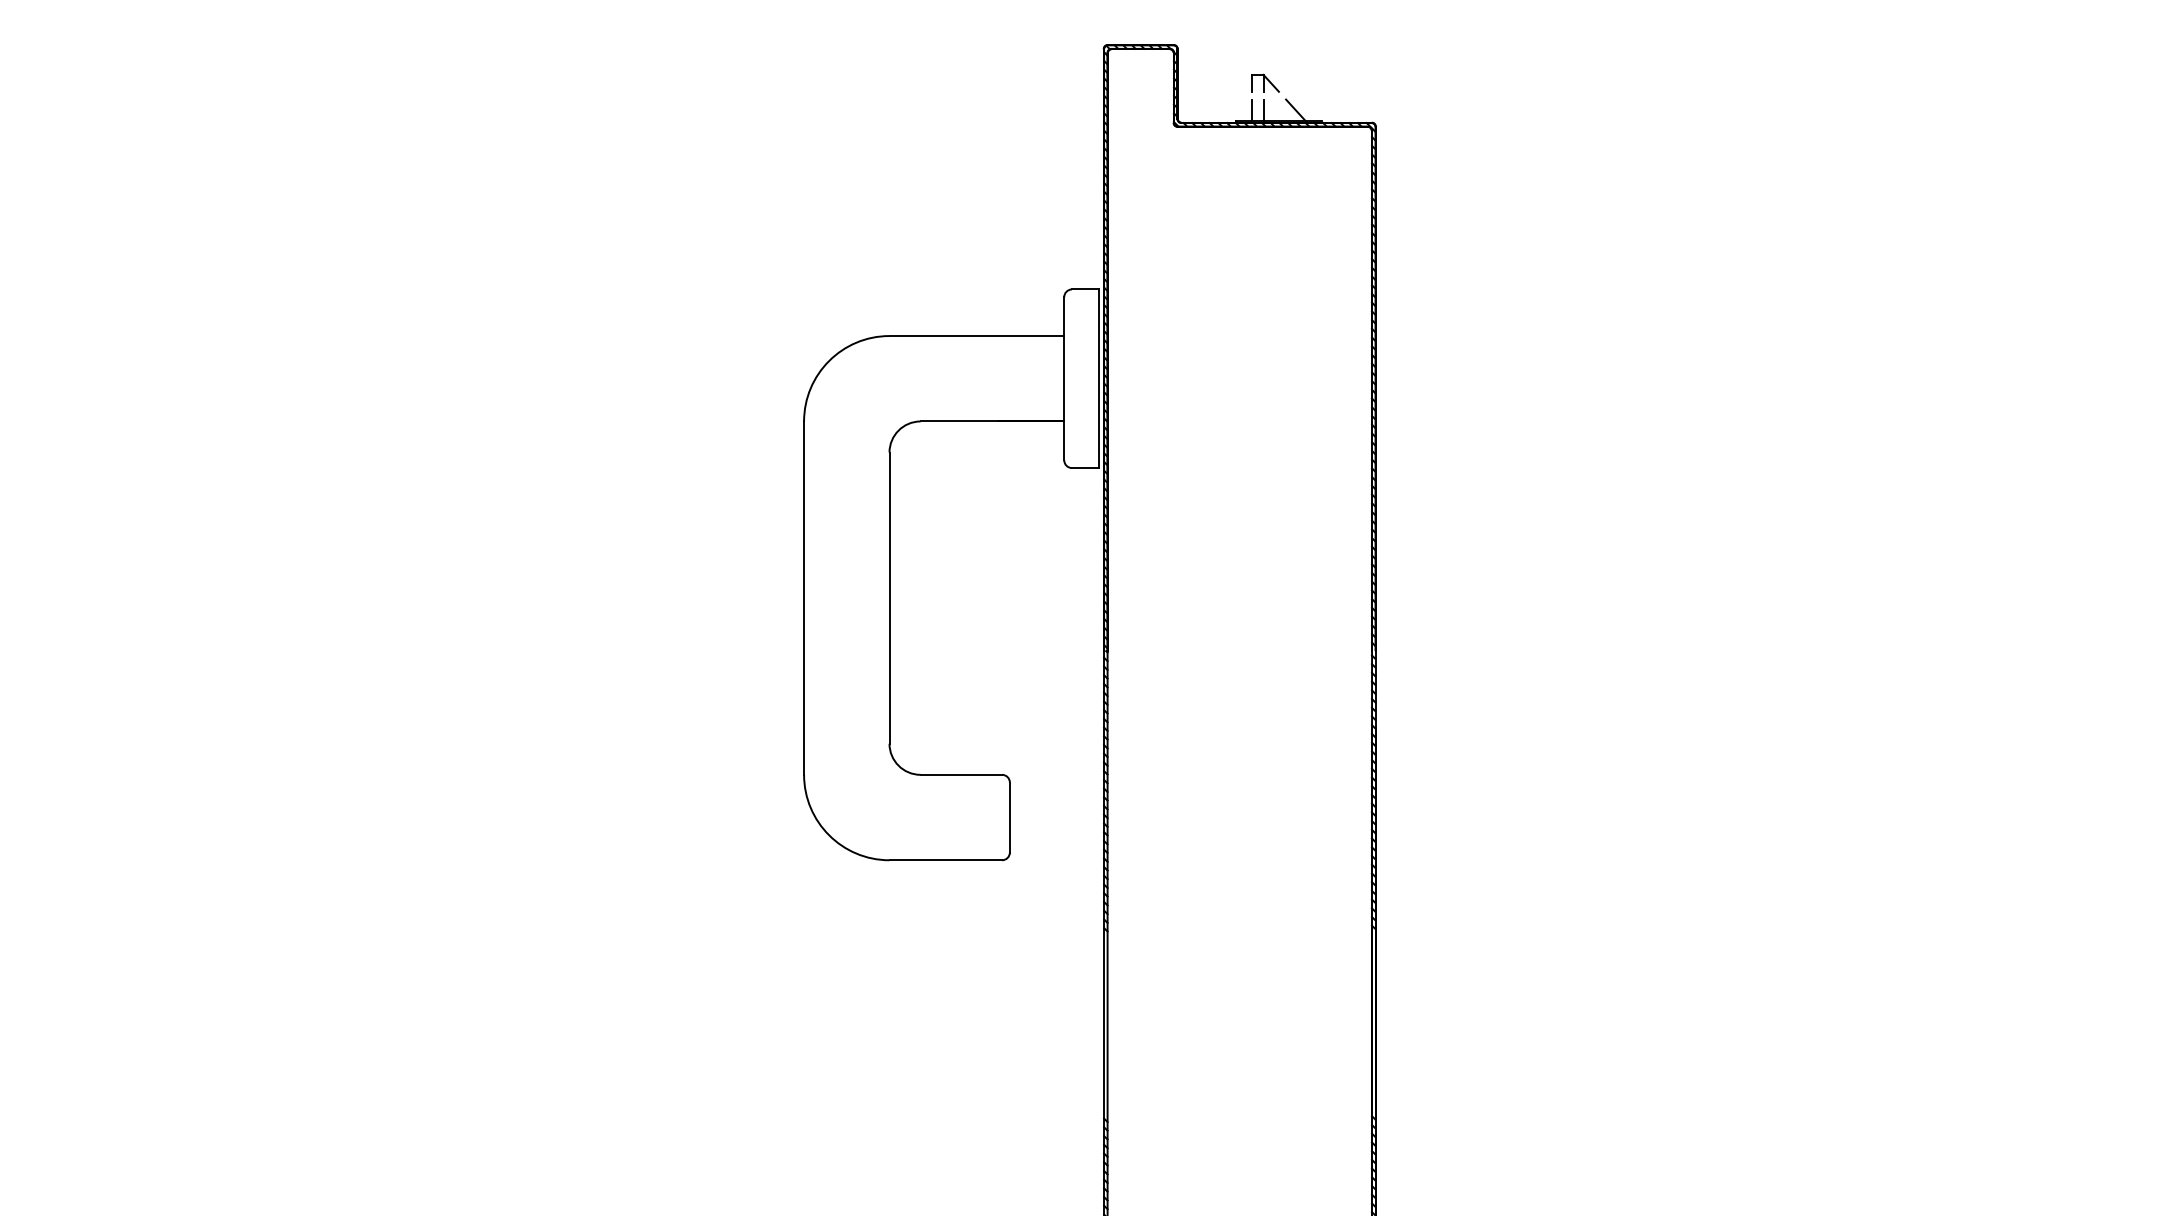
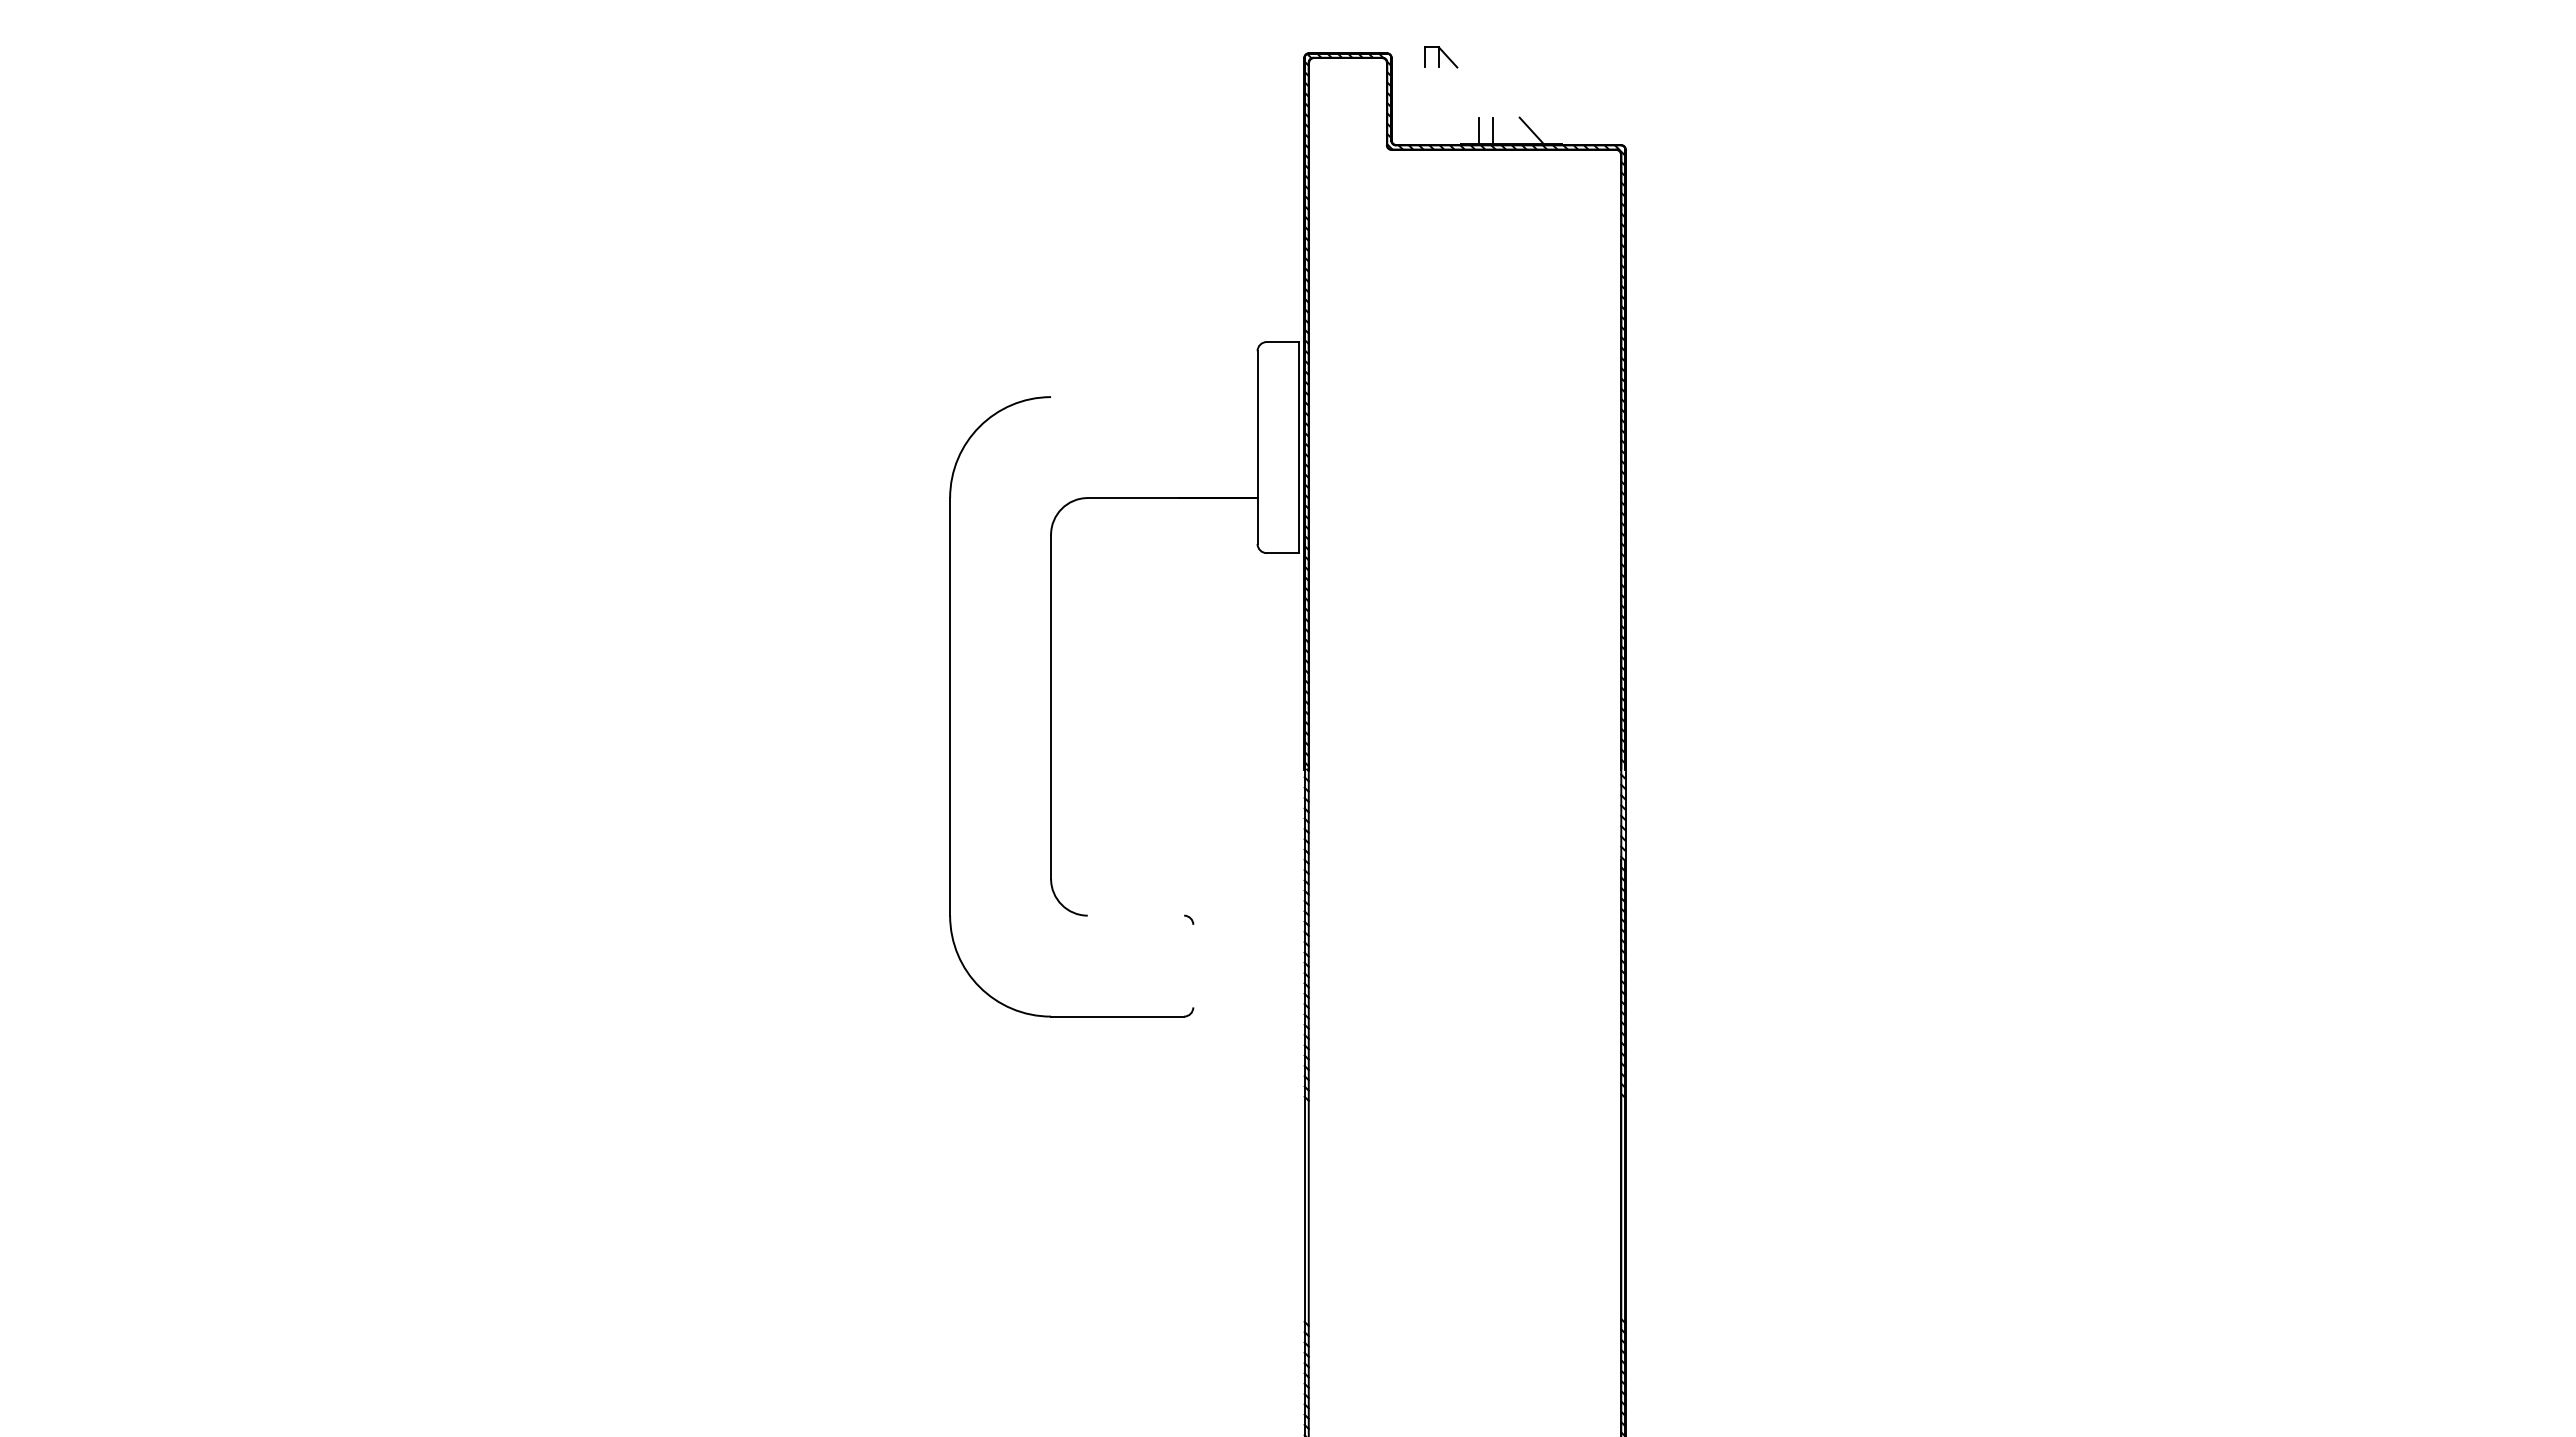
part: (1265, 83) -> (1441, 57), moved
line: (977, 336) -> (1154, 397), removed
line: (960, 774) -> (1135, 915), removed
line: (1010, 817) -> (1193, 965), removed

